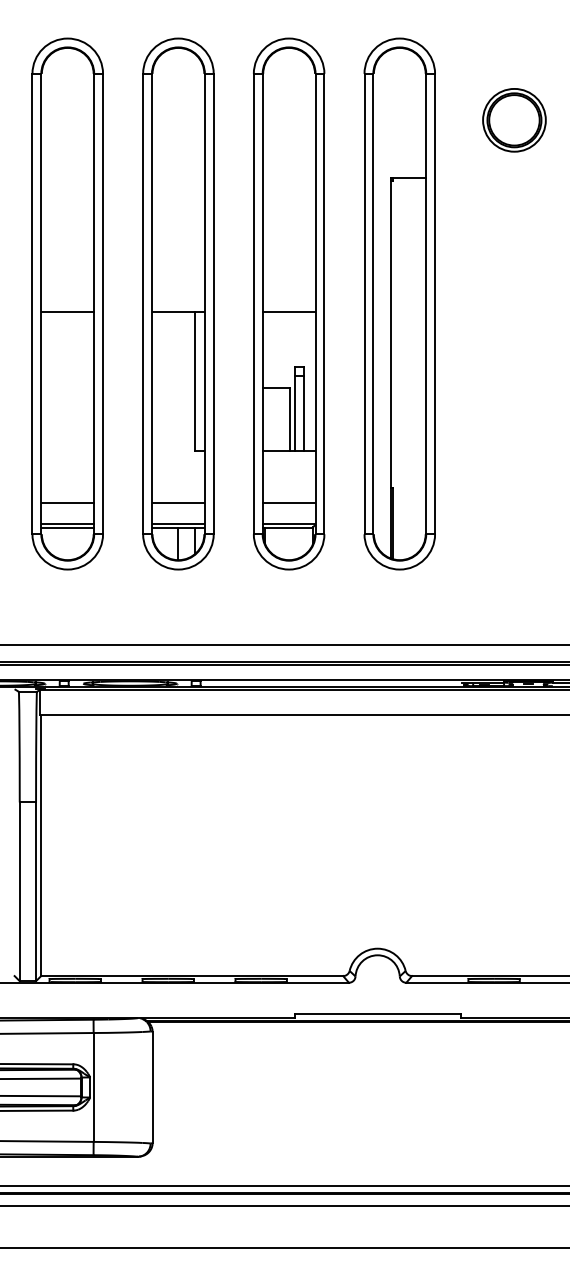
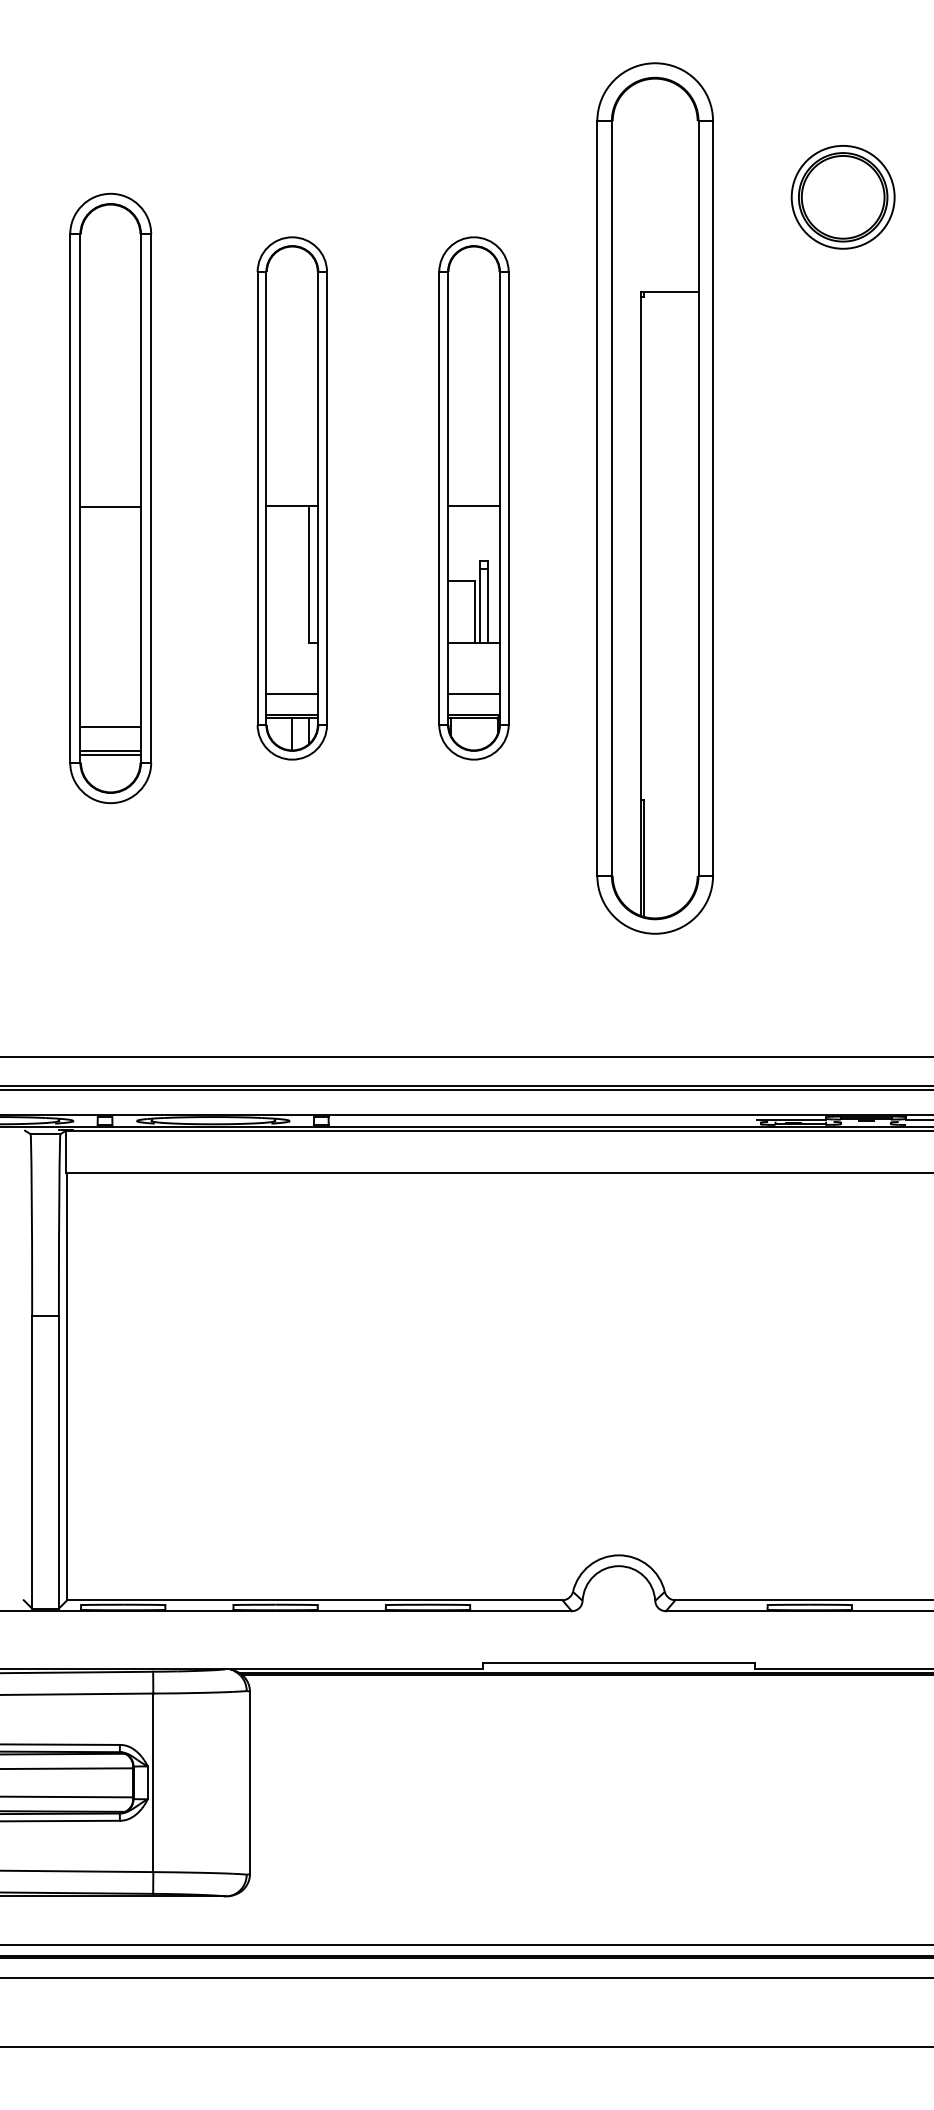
part: (67, 303) -> (110, 497), size x0.7
part: (178, 303) -> (292, 497), size x0.6
part: (289, 303) -> (474, 497), size x0.6

